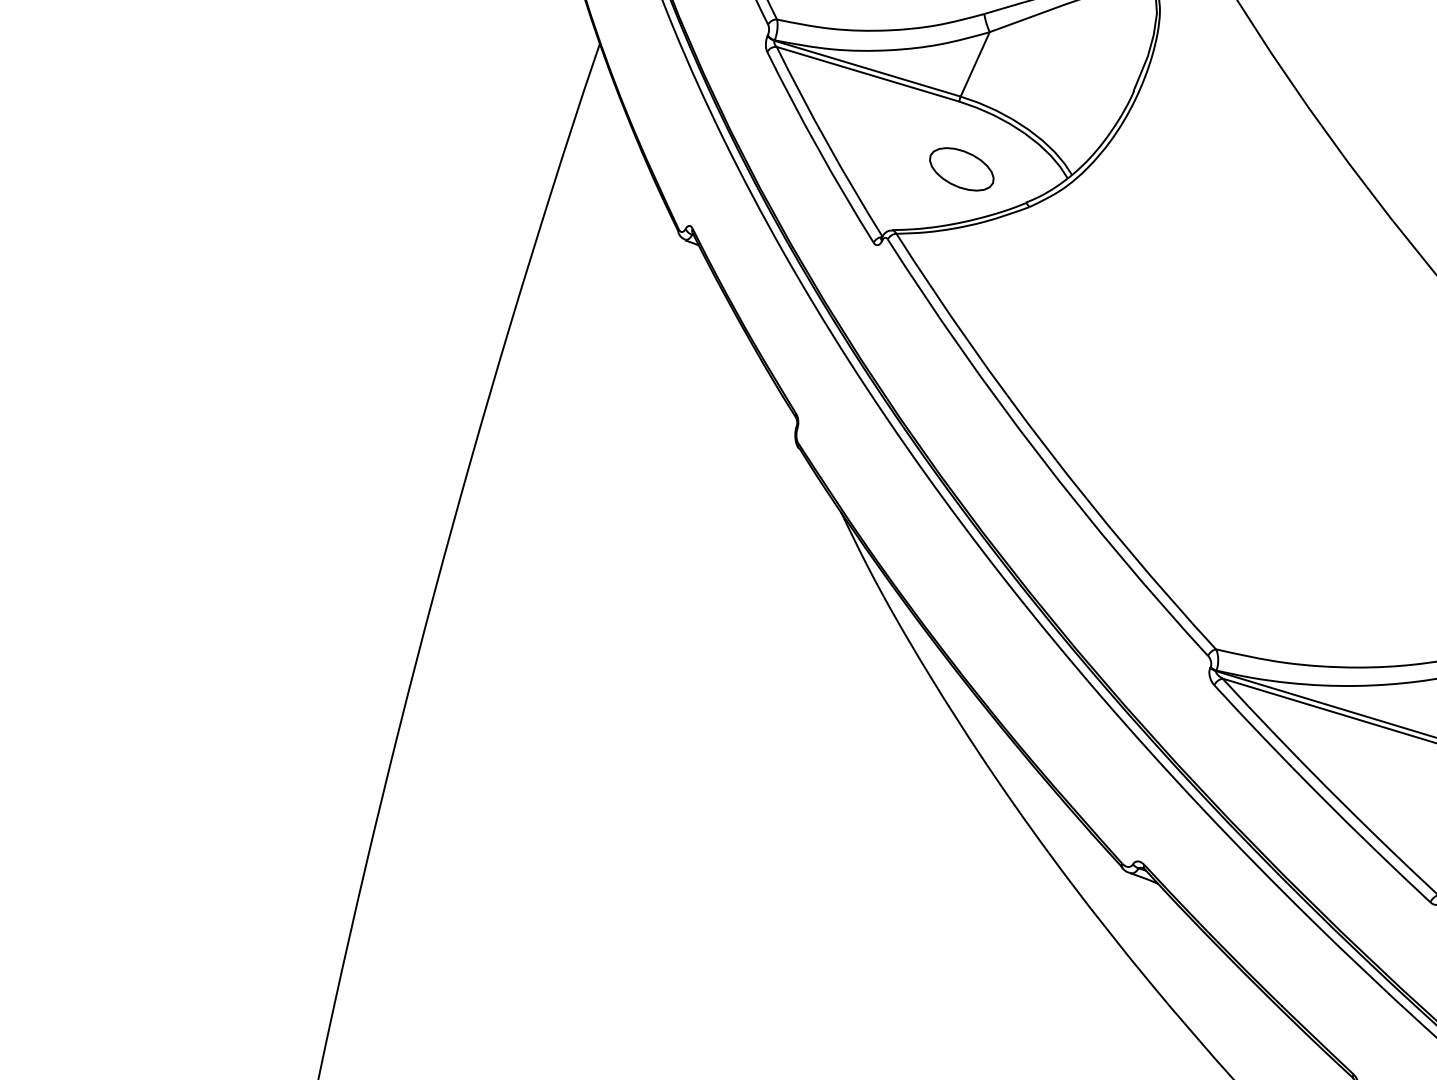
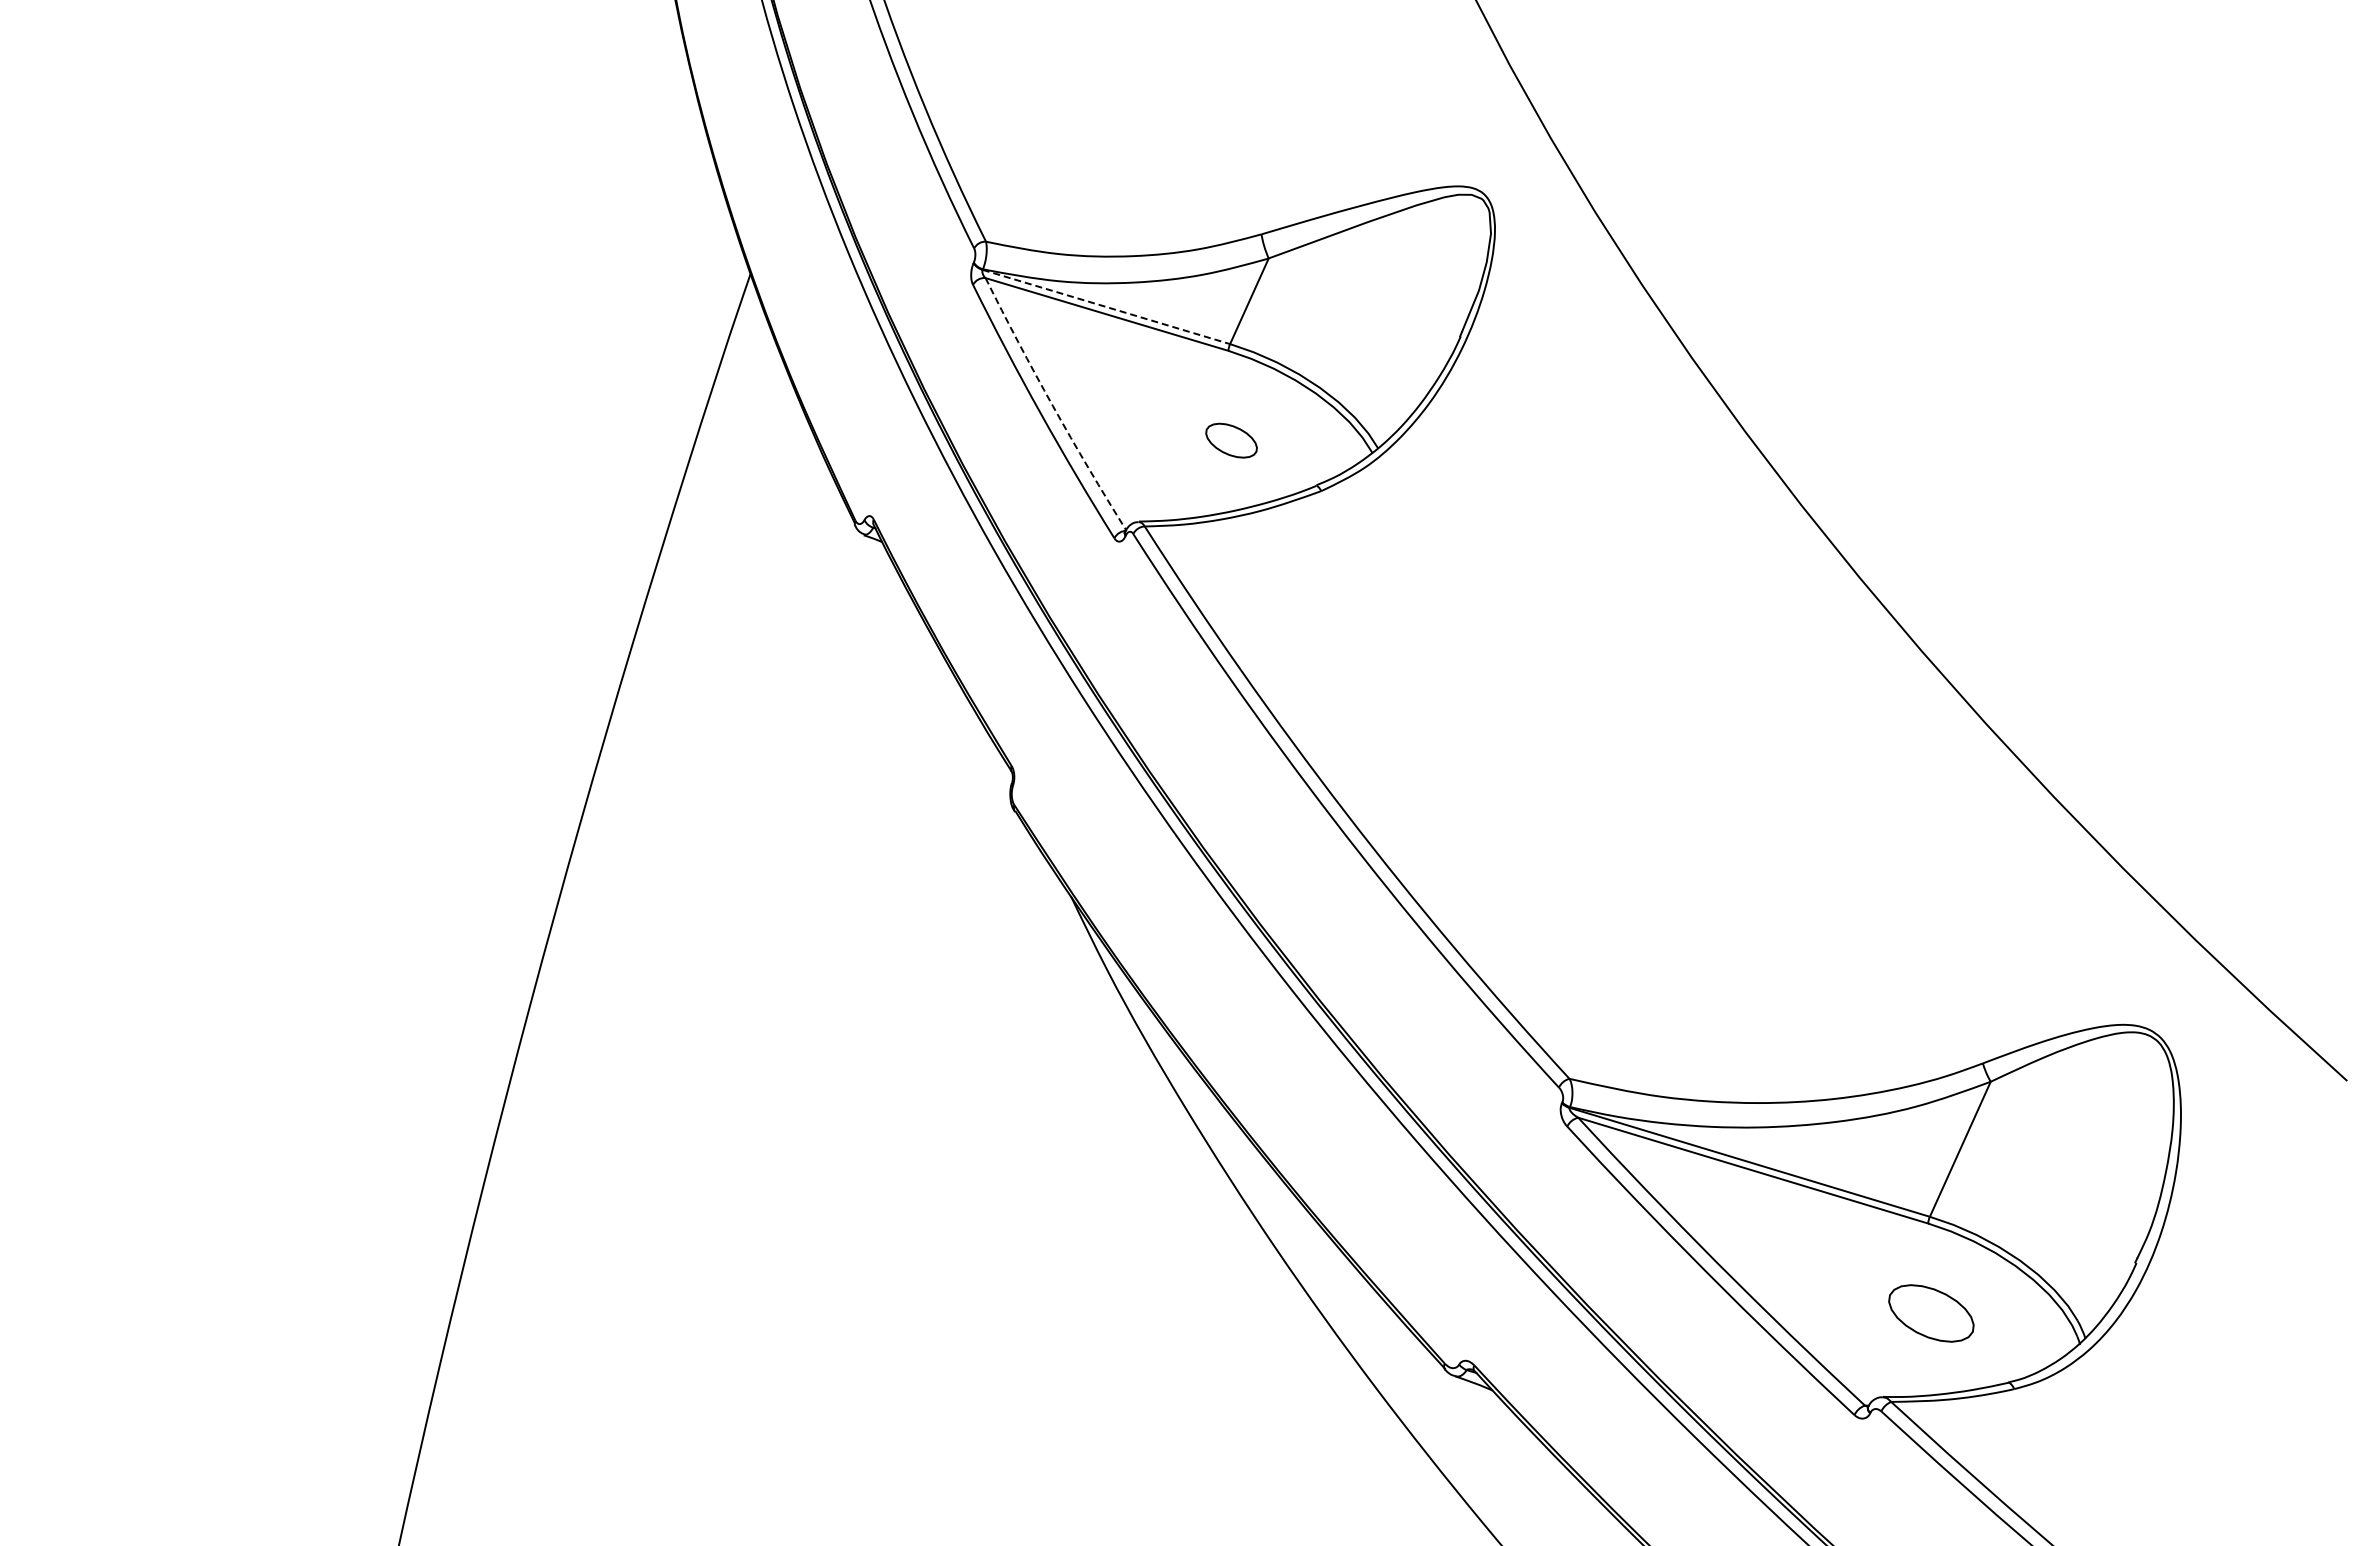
line: (867, 69) -> (1106, 307), solid -> dashed
arc: (827, 143) -> (1052, 406), solid -> dashed
part: (961, 169) -> (1231, 440), size x0.6

